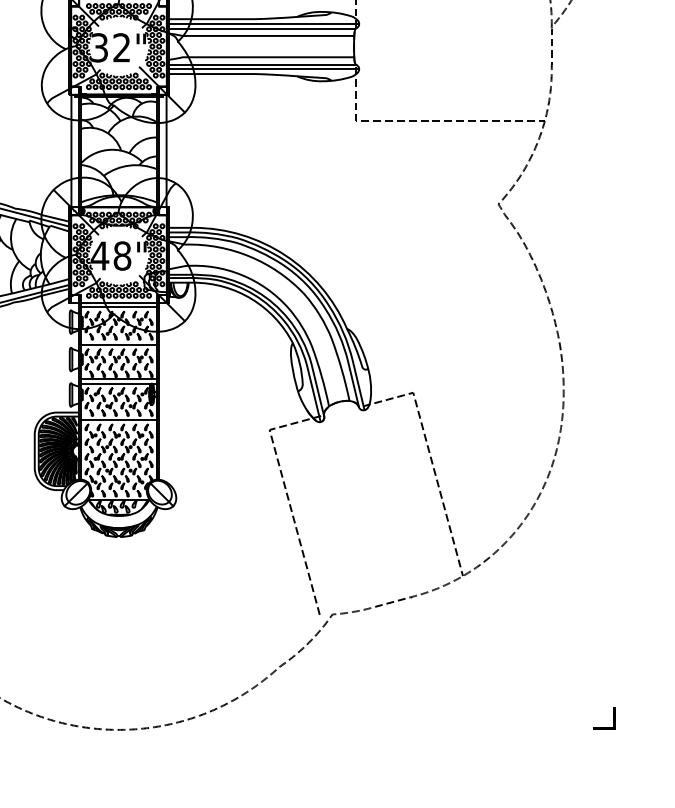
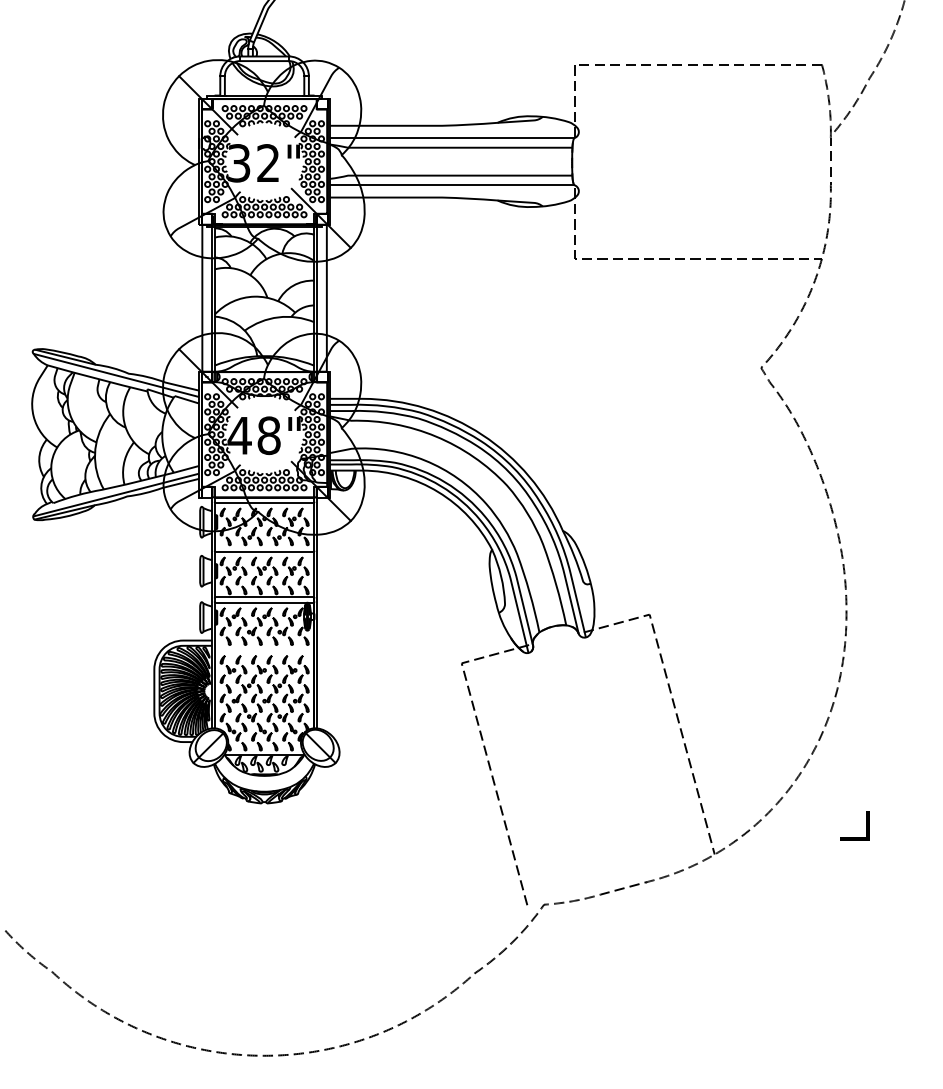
line: (264, 24) -> (454, 132), removed
line: (264, 69) -> (454, 191), removed
line: (118, 420) -> (264, 650), removed
part: (613, 718) -> (866, 825), moved

